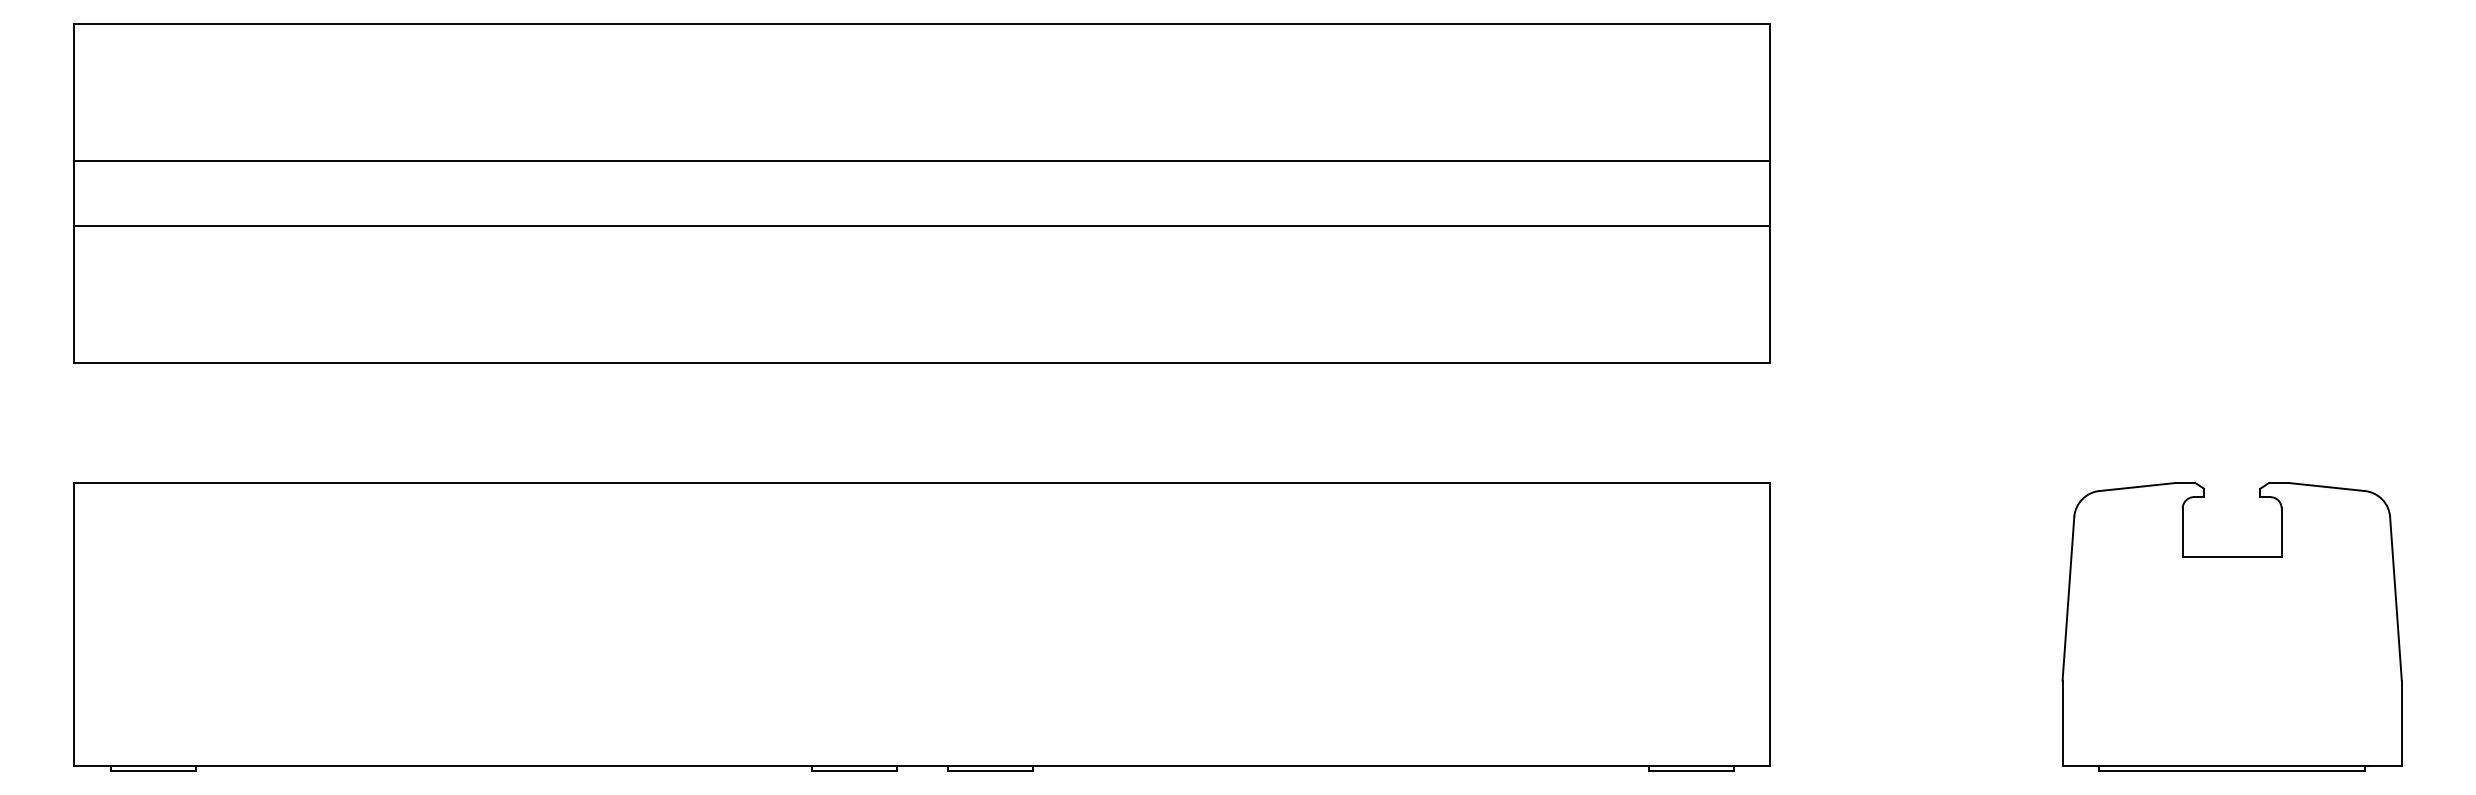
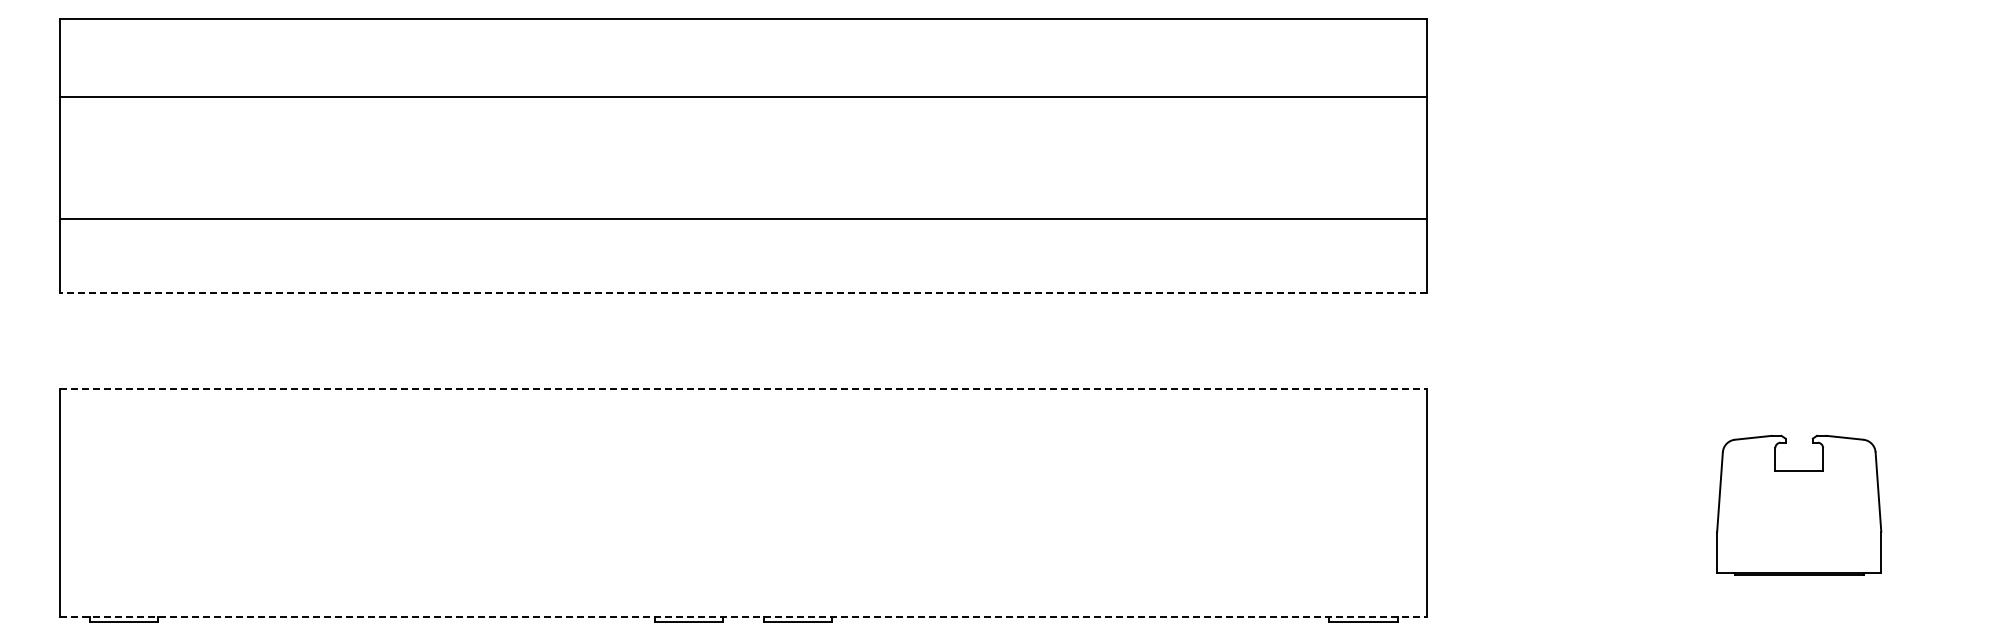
line: (922, 160) -> (743, 96), moved
line: (922, 226) -> (743, 219), moved
line: (922, 362) -> (743, 292), solid -> dashed
line: (922, 483) -> (743, 389), solid -> dashed
part: (2231, 627) -> (1798, 505), size x0.6
line: (922, 765) -> (743, 617), solid -> dashed

